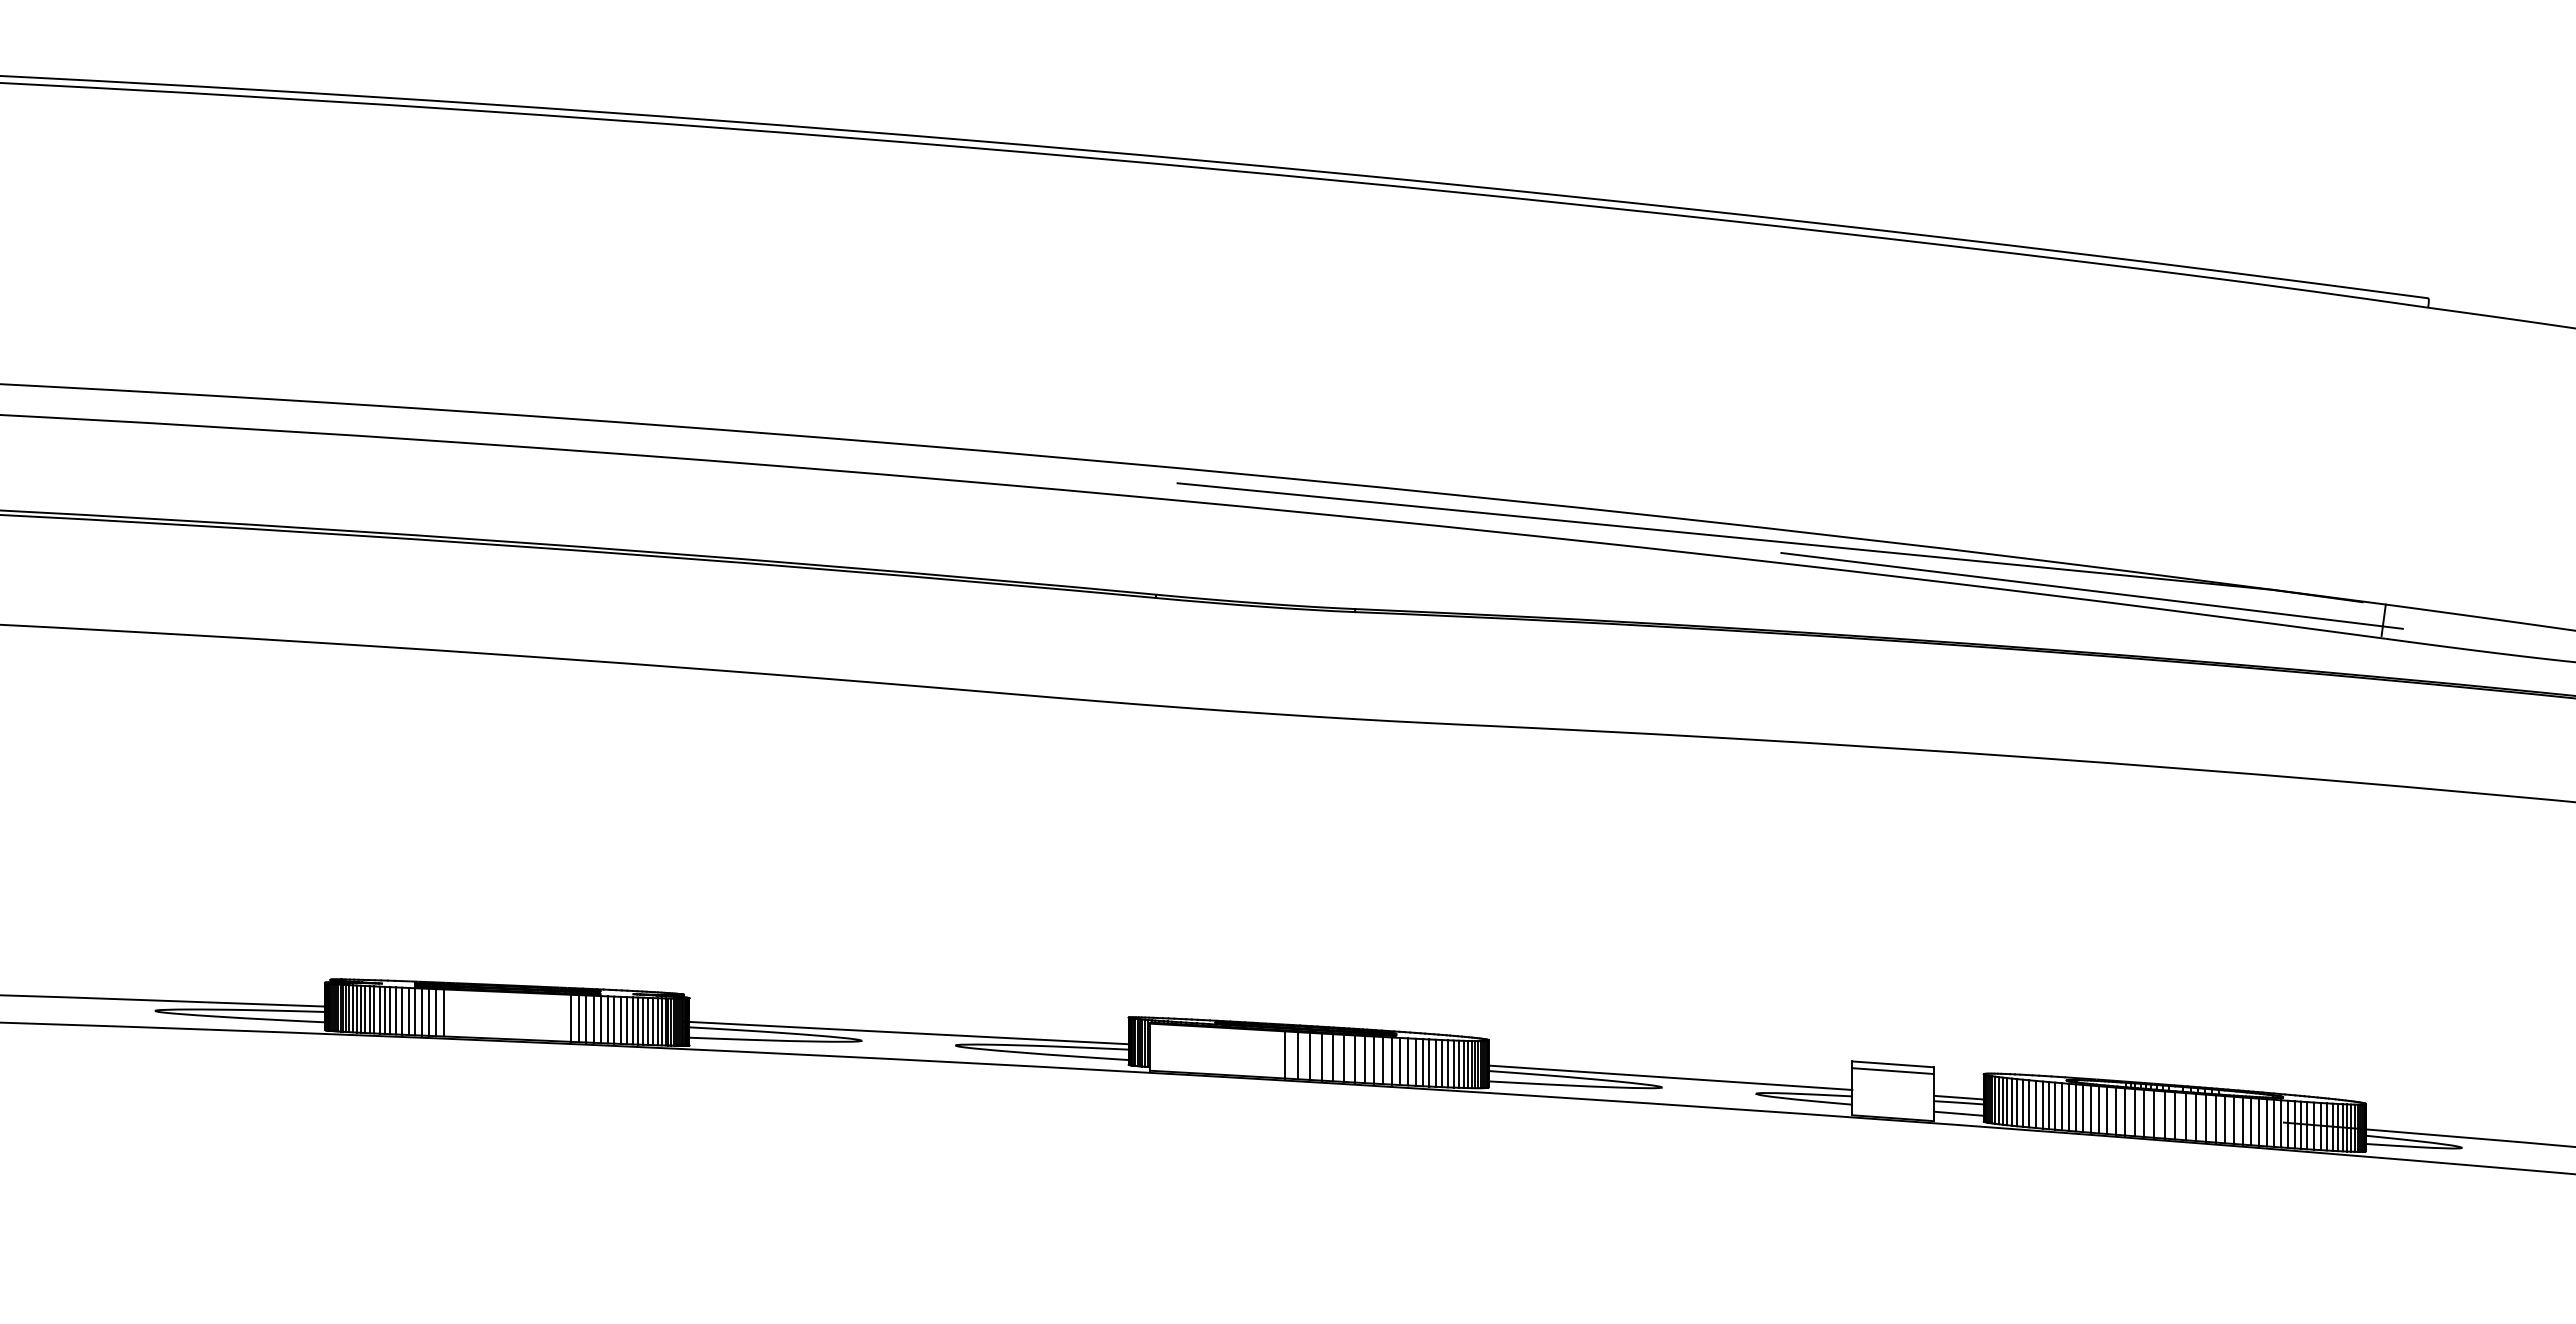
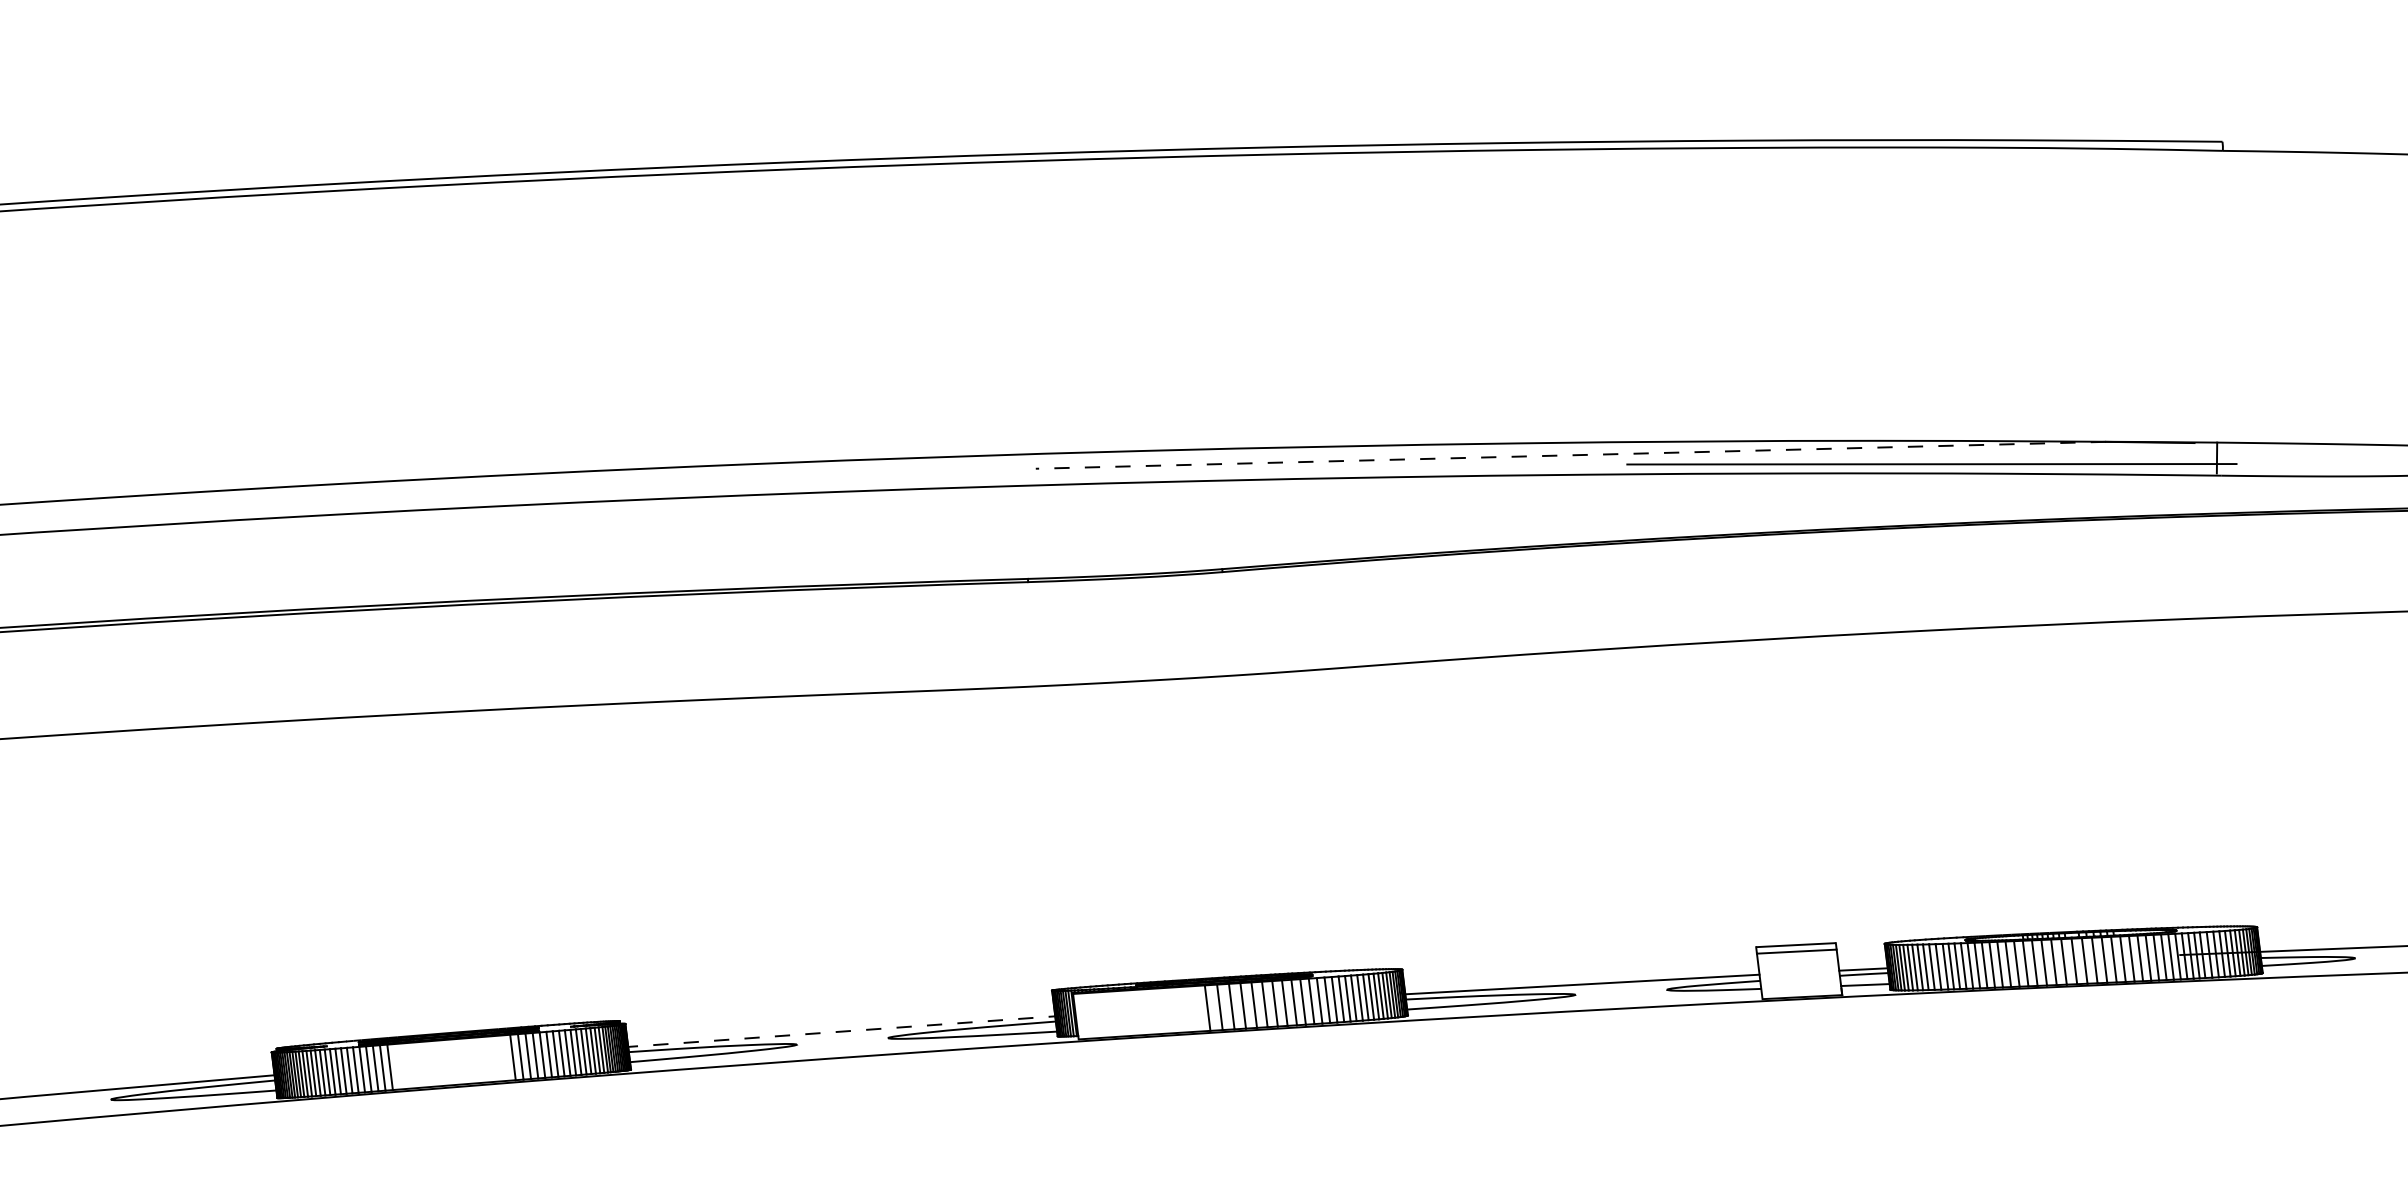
line: (1724, 536) -> (1570, 455), solid -> dashed
line: (906, 1032) -> (839, 1031), solid -> dashed

